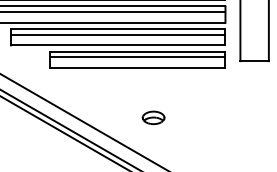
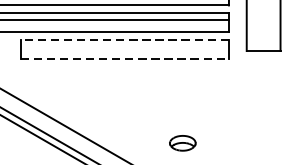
line: (137, 51) -> (124, 39), solid -> dashed
line: (137, 57) -> (124, 46), removed
line: (137, 67) -> (124, 58), solid -> dashed
part: (153, 117) -> (182, 142), moved

